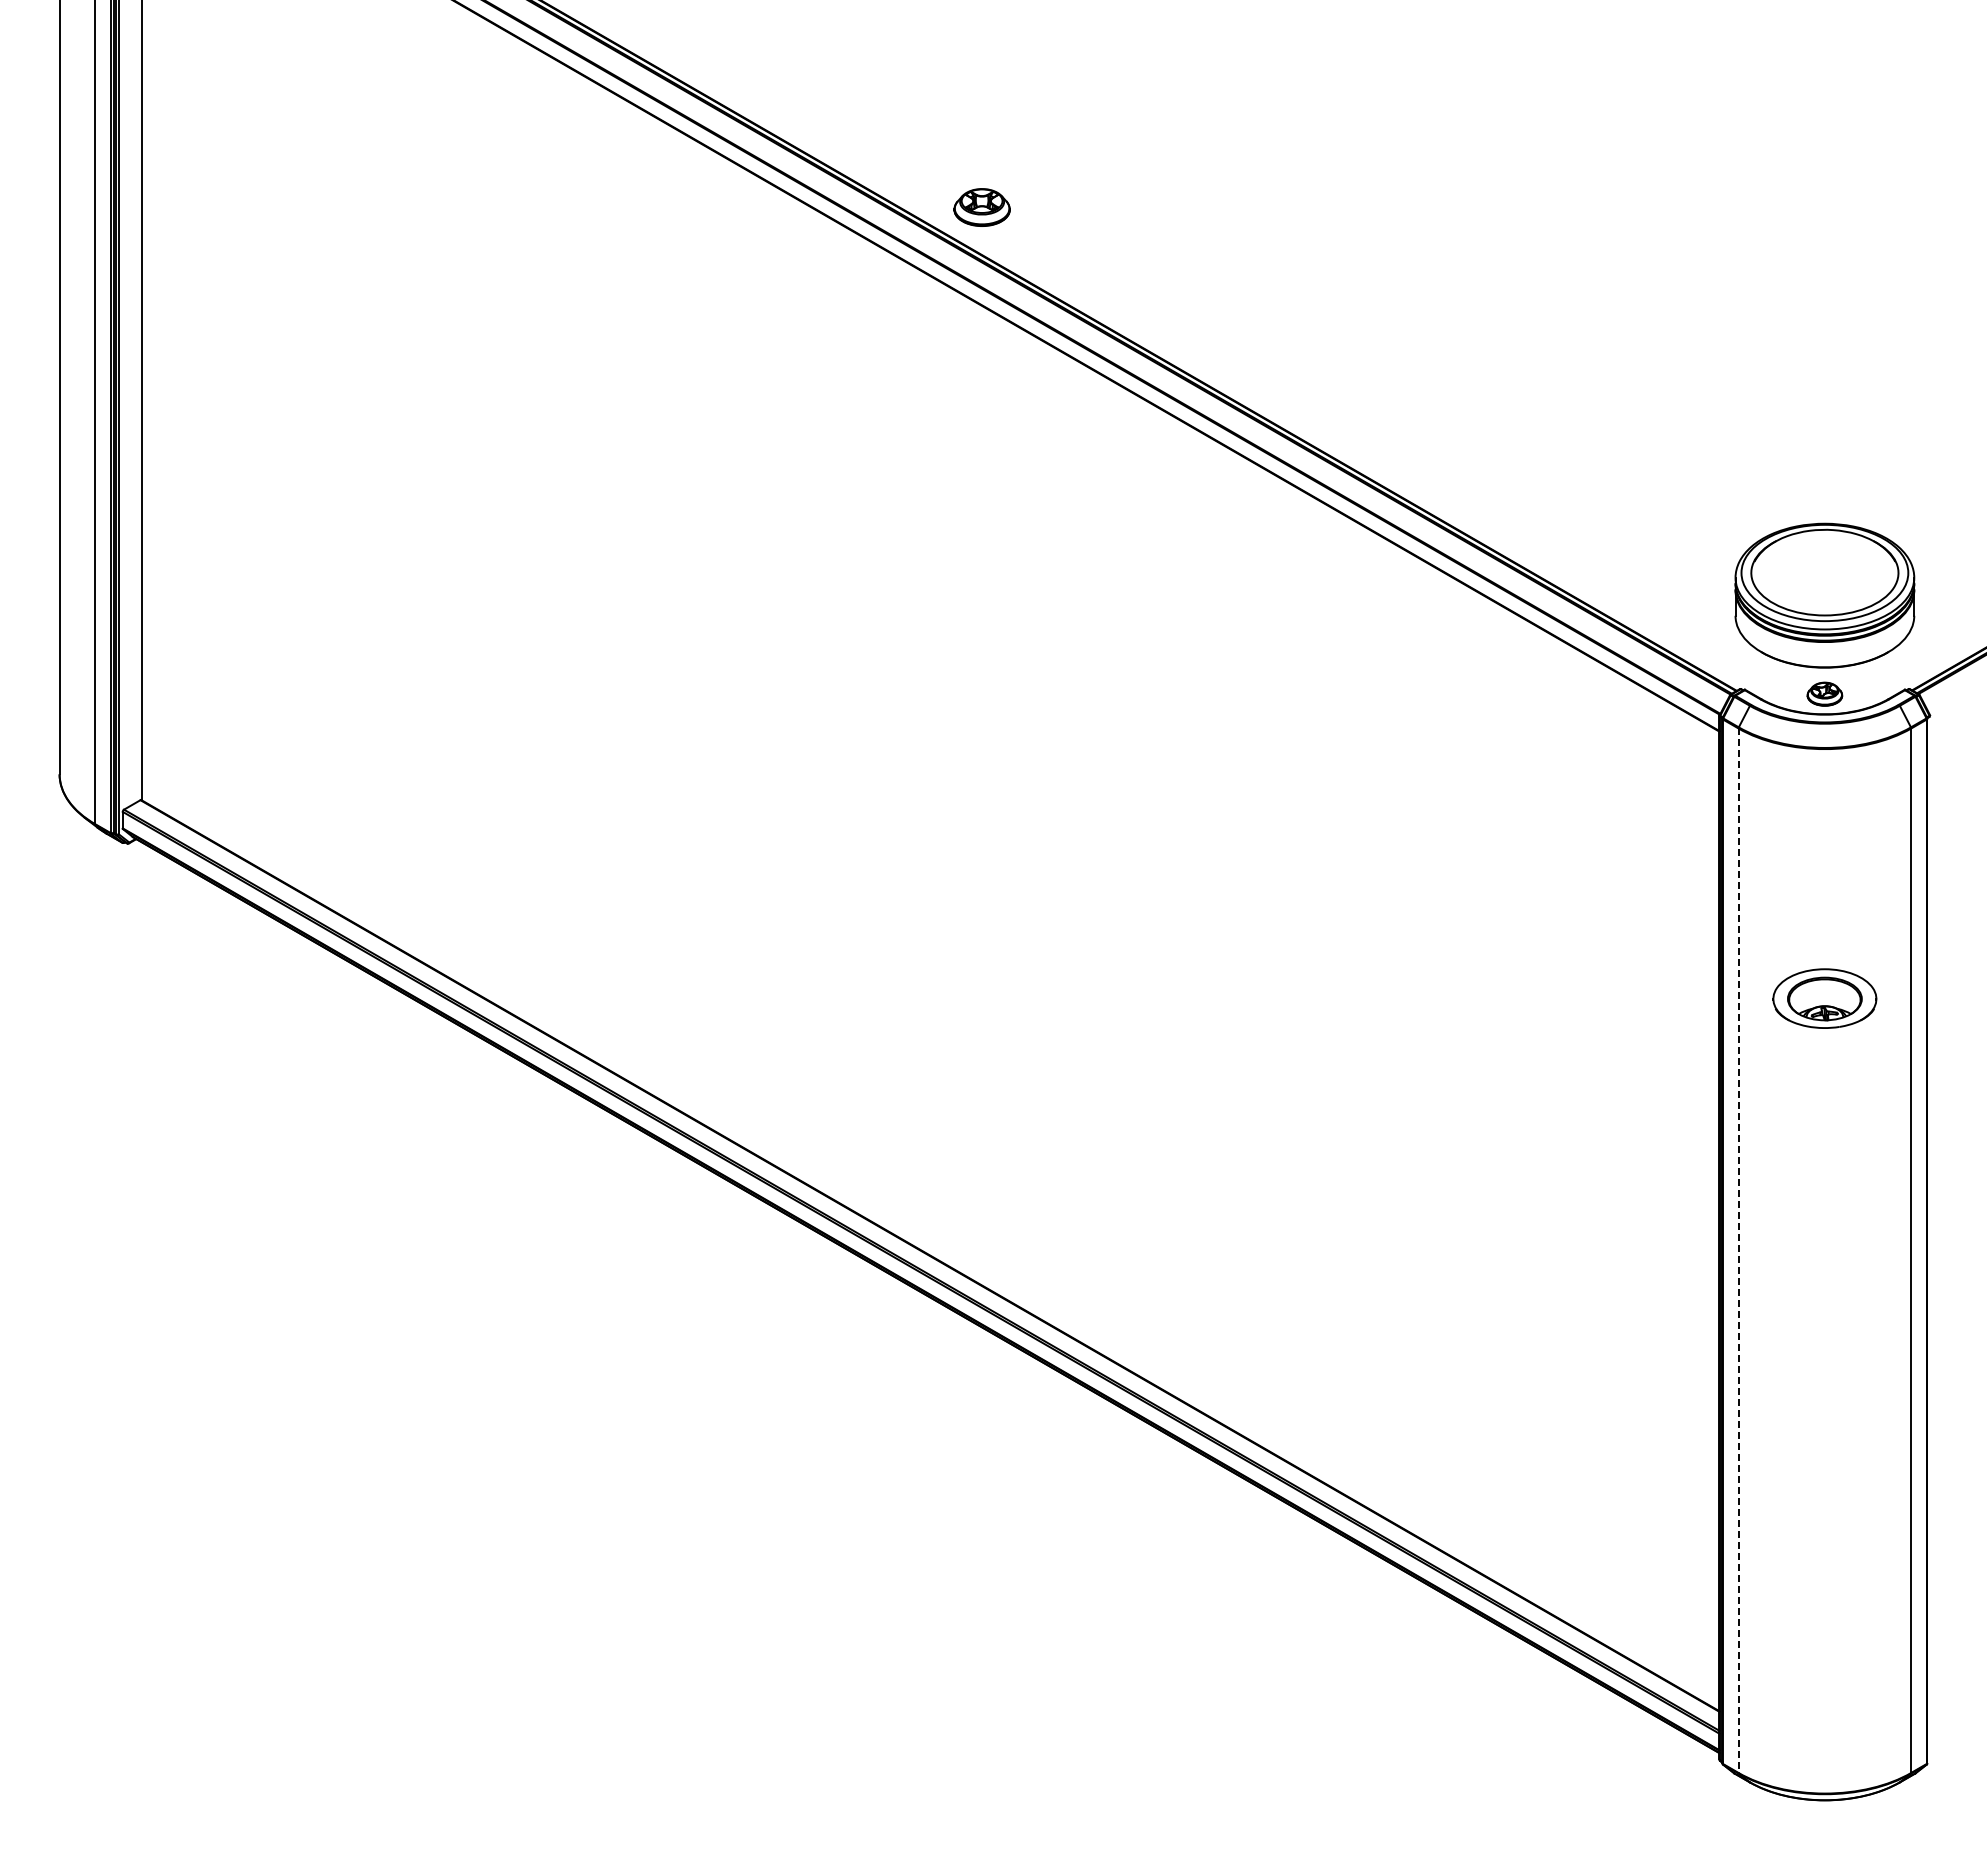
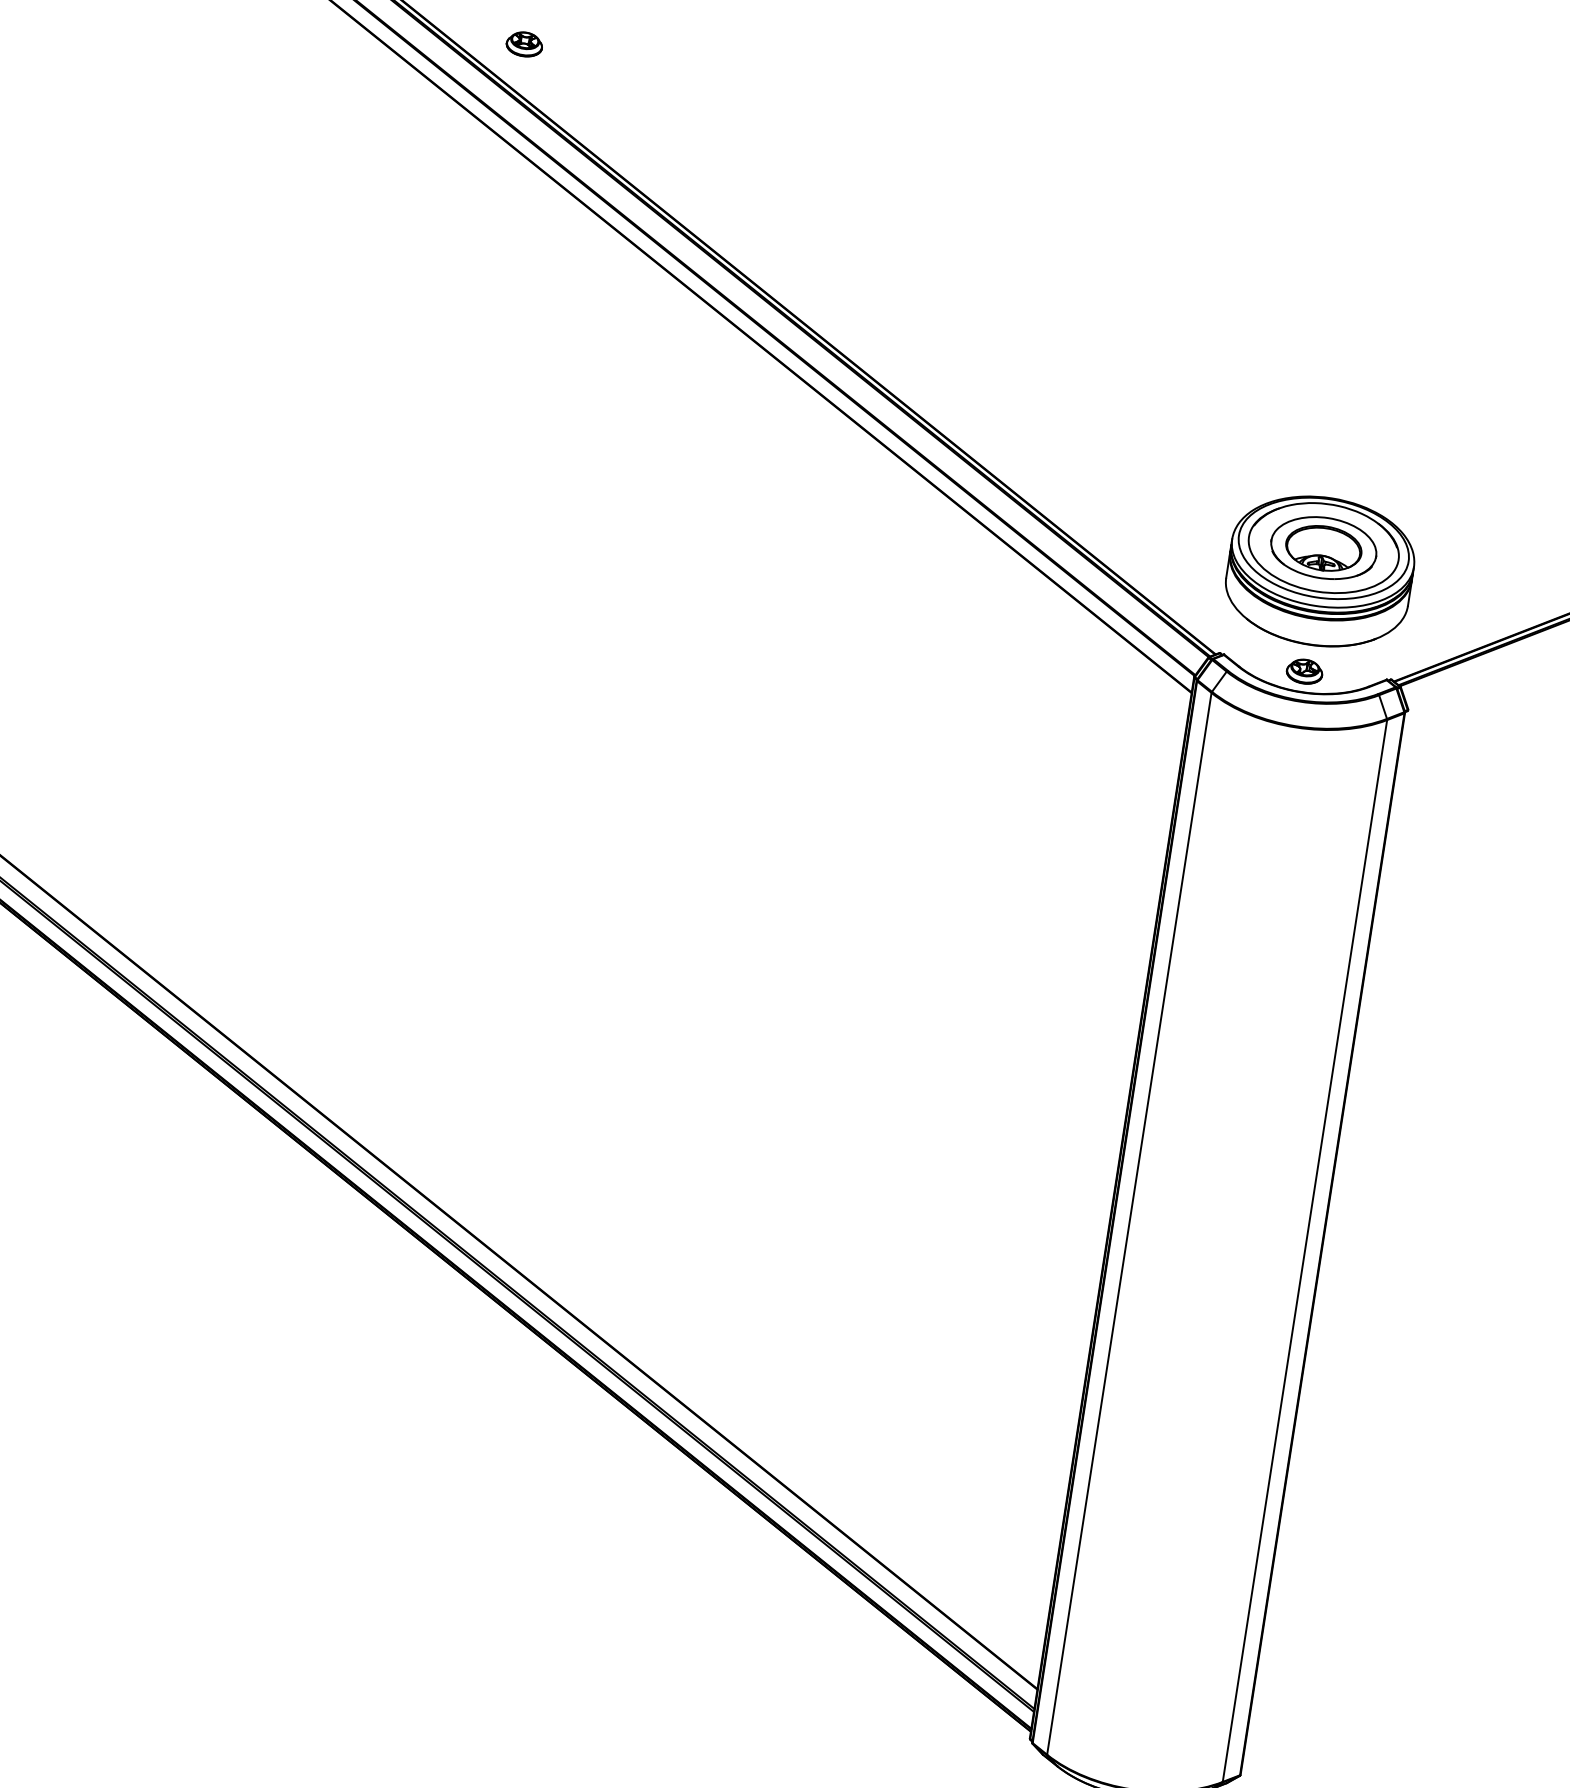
part: (982, 207) -> (524, 44), size x0.62
part: (1824, 998) -> (1323, 547), moved
line: (1738, 1251) -> (1129, 1224), dashed -> solid

